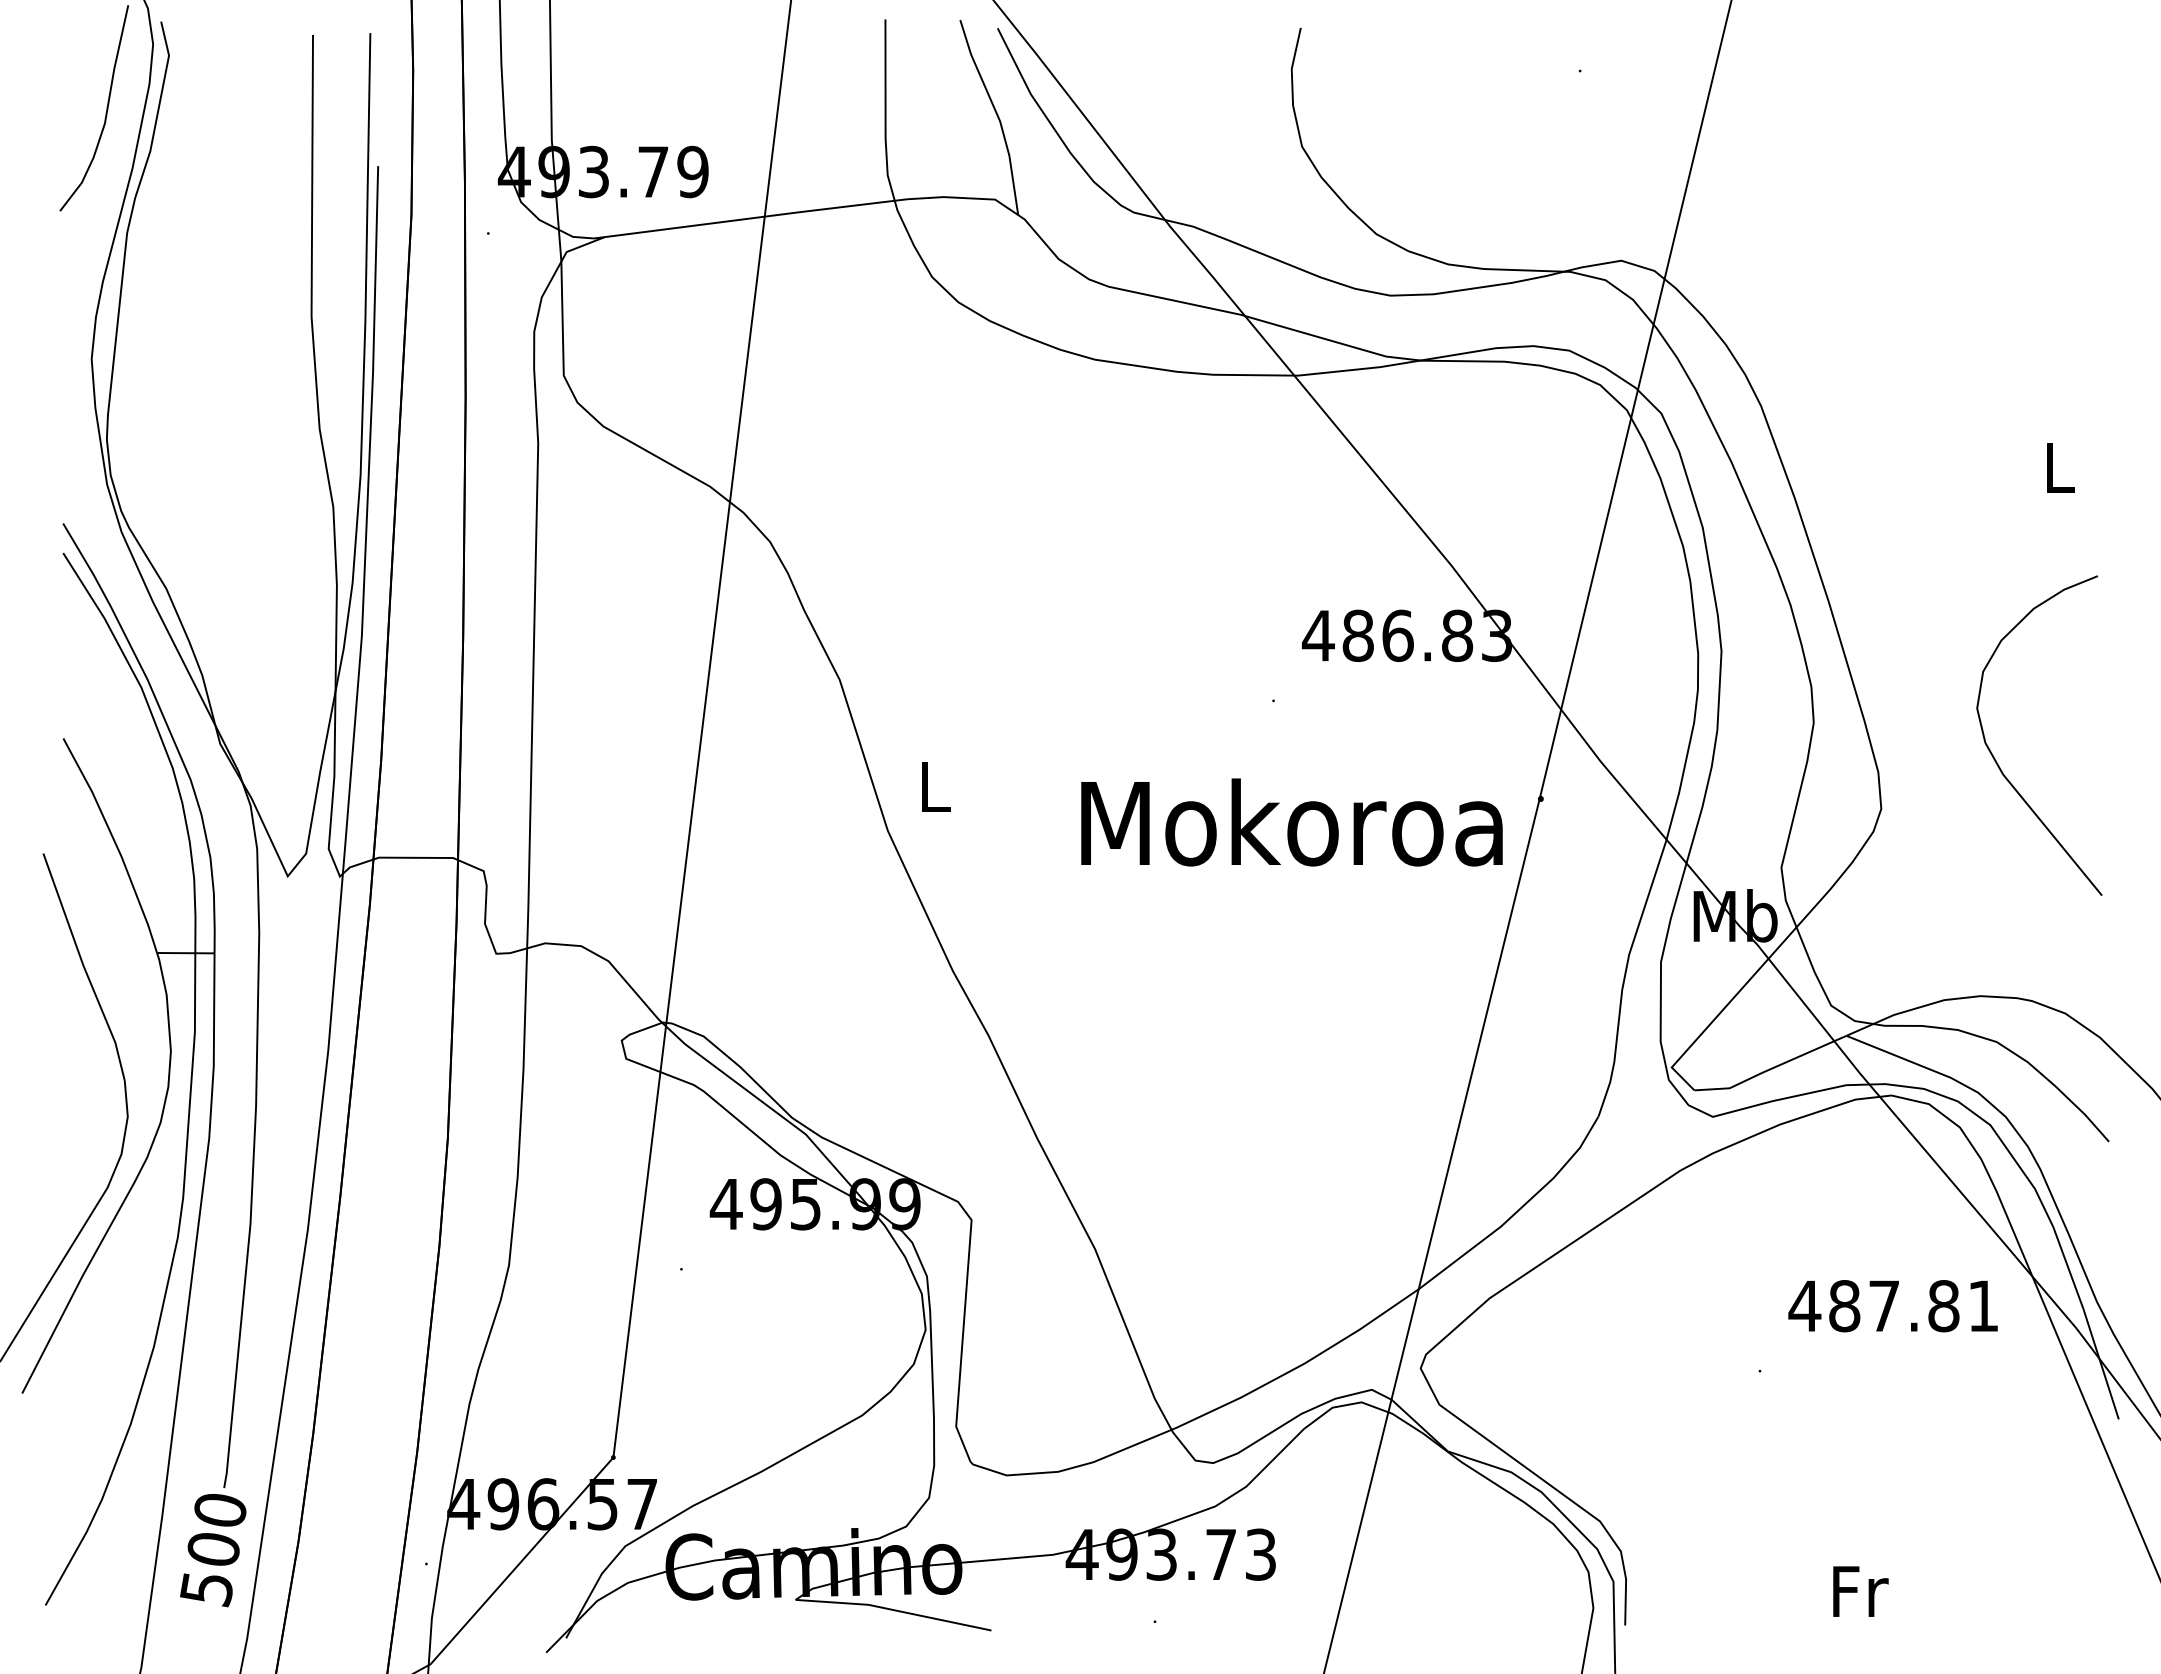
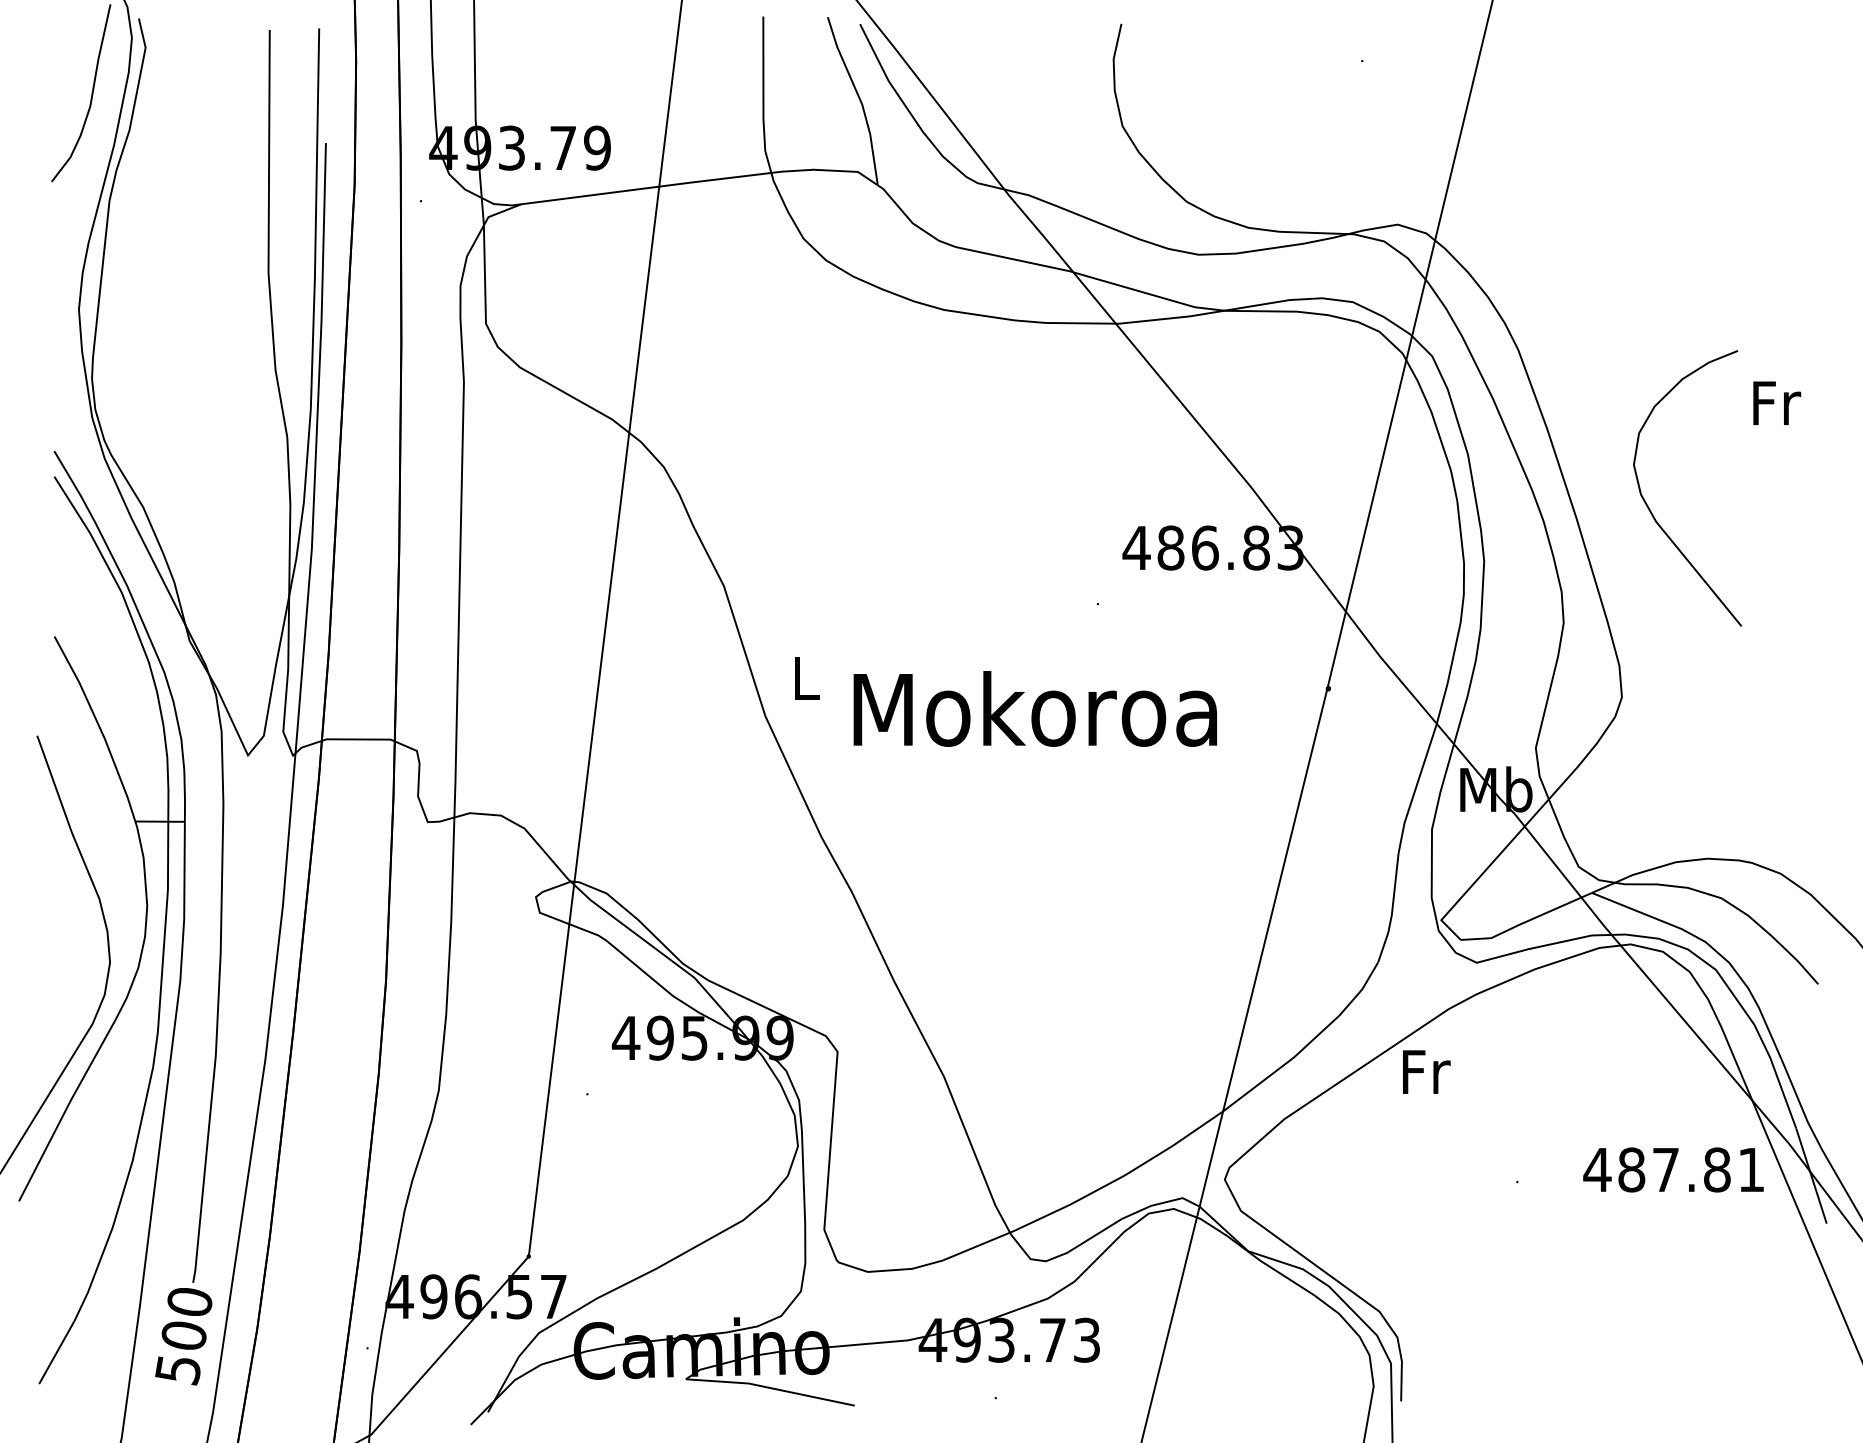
text: (2061, 467) -> (1777, 402), L -> Fr
curve: (1995, 758) -> (1649, 508), moved
text: (1291, 822) -> (1034, 708), moved
text: (1892, 1306) -> (1672, 1170), moved
text: (1860, 1591) -> (1426, 1071), moved

